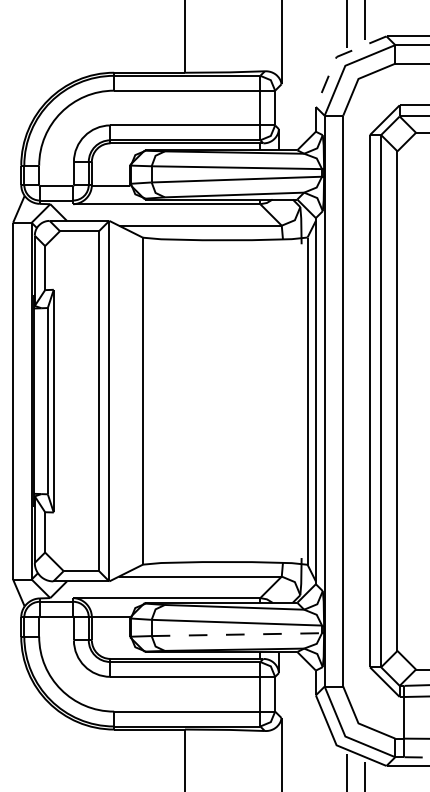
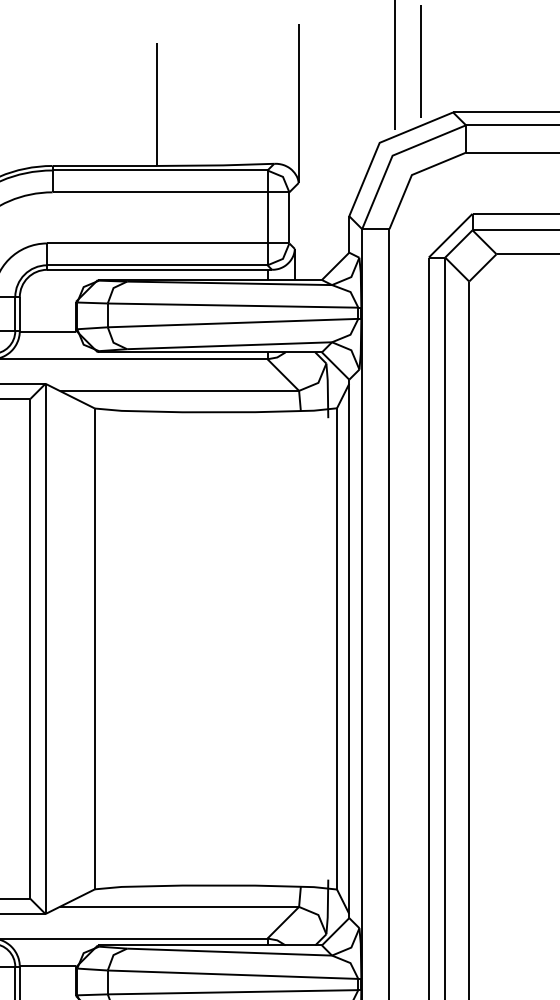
line: (336, 57) -> (379, 143), dashed -> solid
line: (237, 634) -> (233, 992), dashed -> solid

